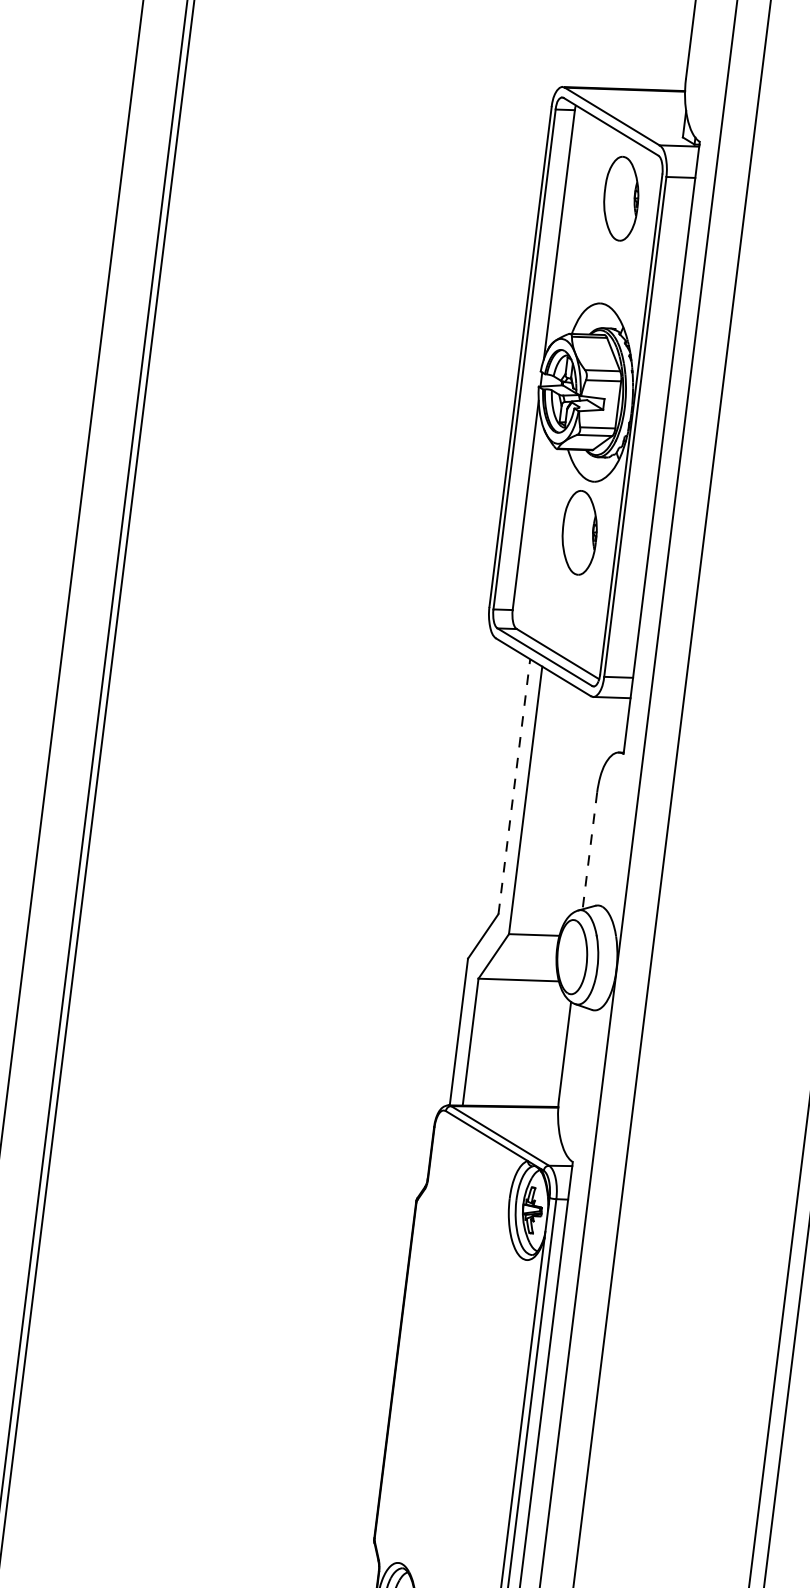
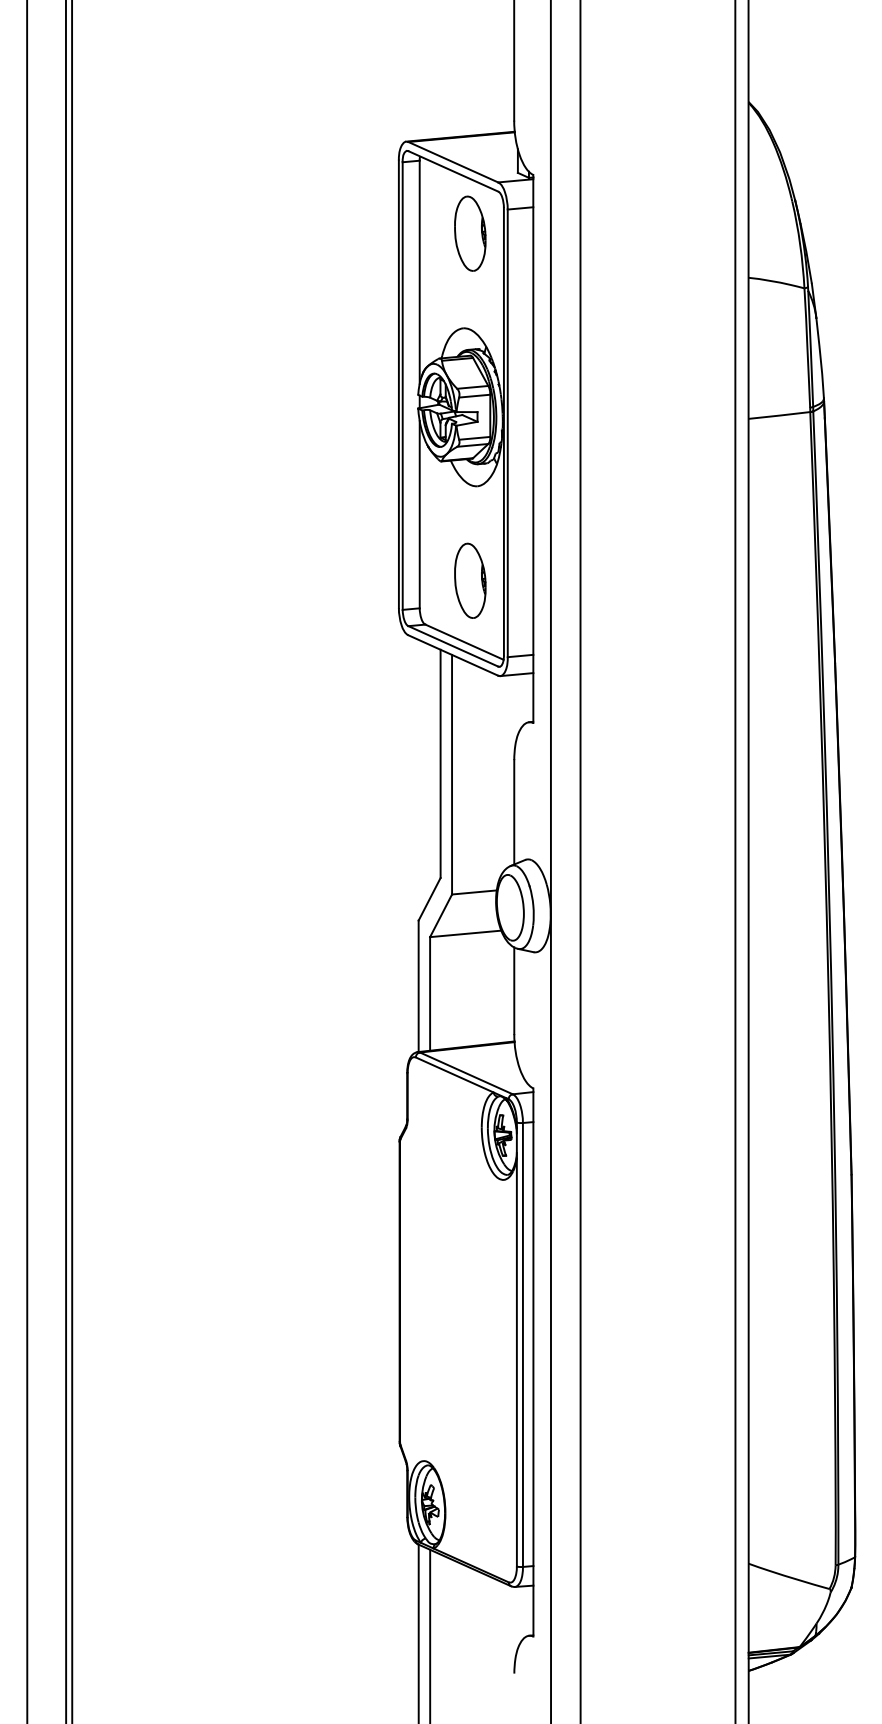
part: (579, 532) -> (470, 580), moved
line: (514, 786) -> (440, 763), dashed -> solid
line: (590, 851) -> (514, 812), dashed -> solid

